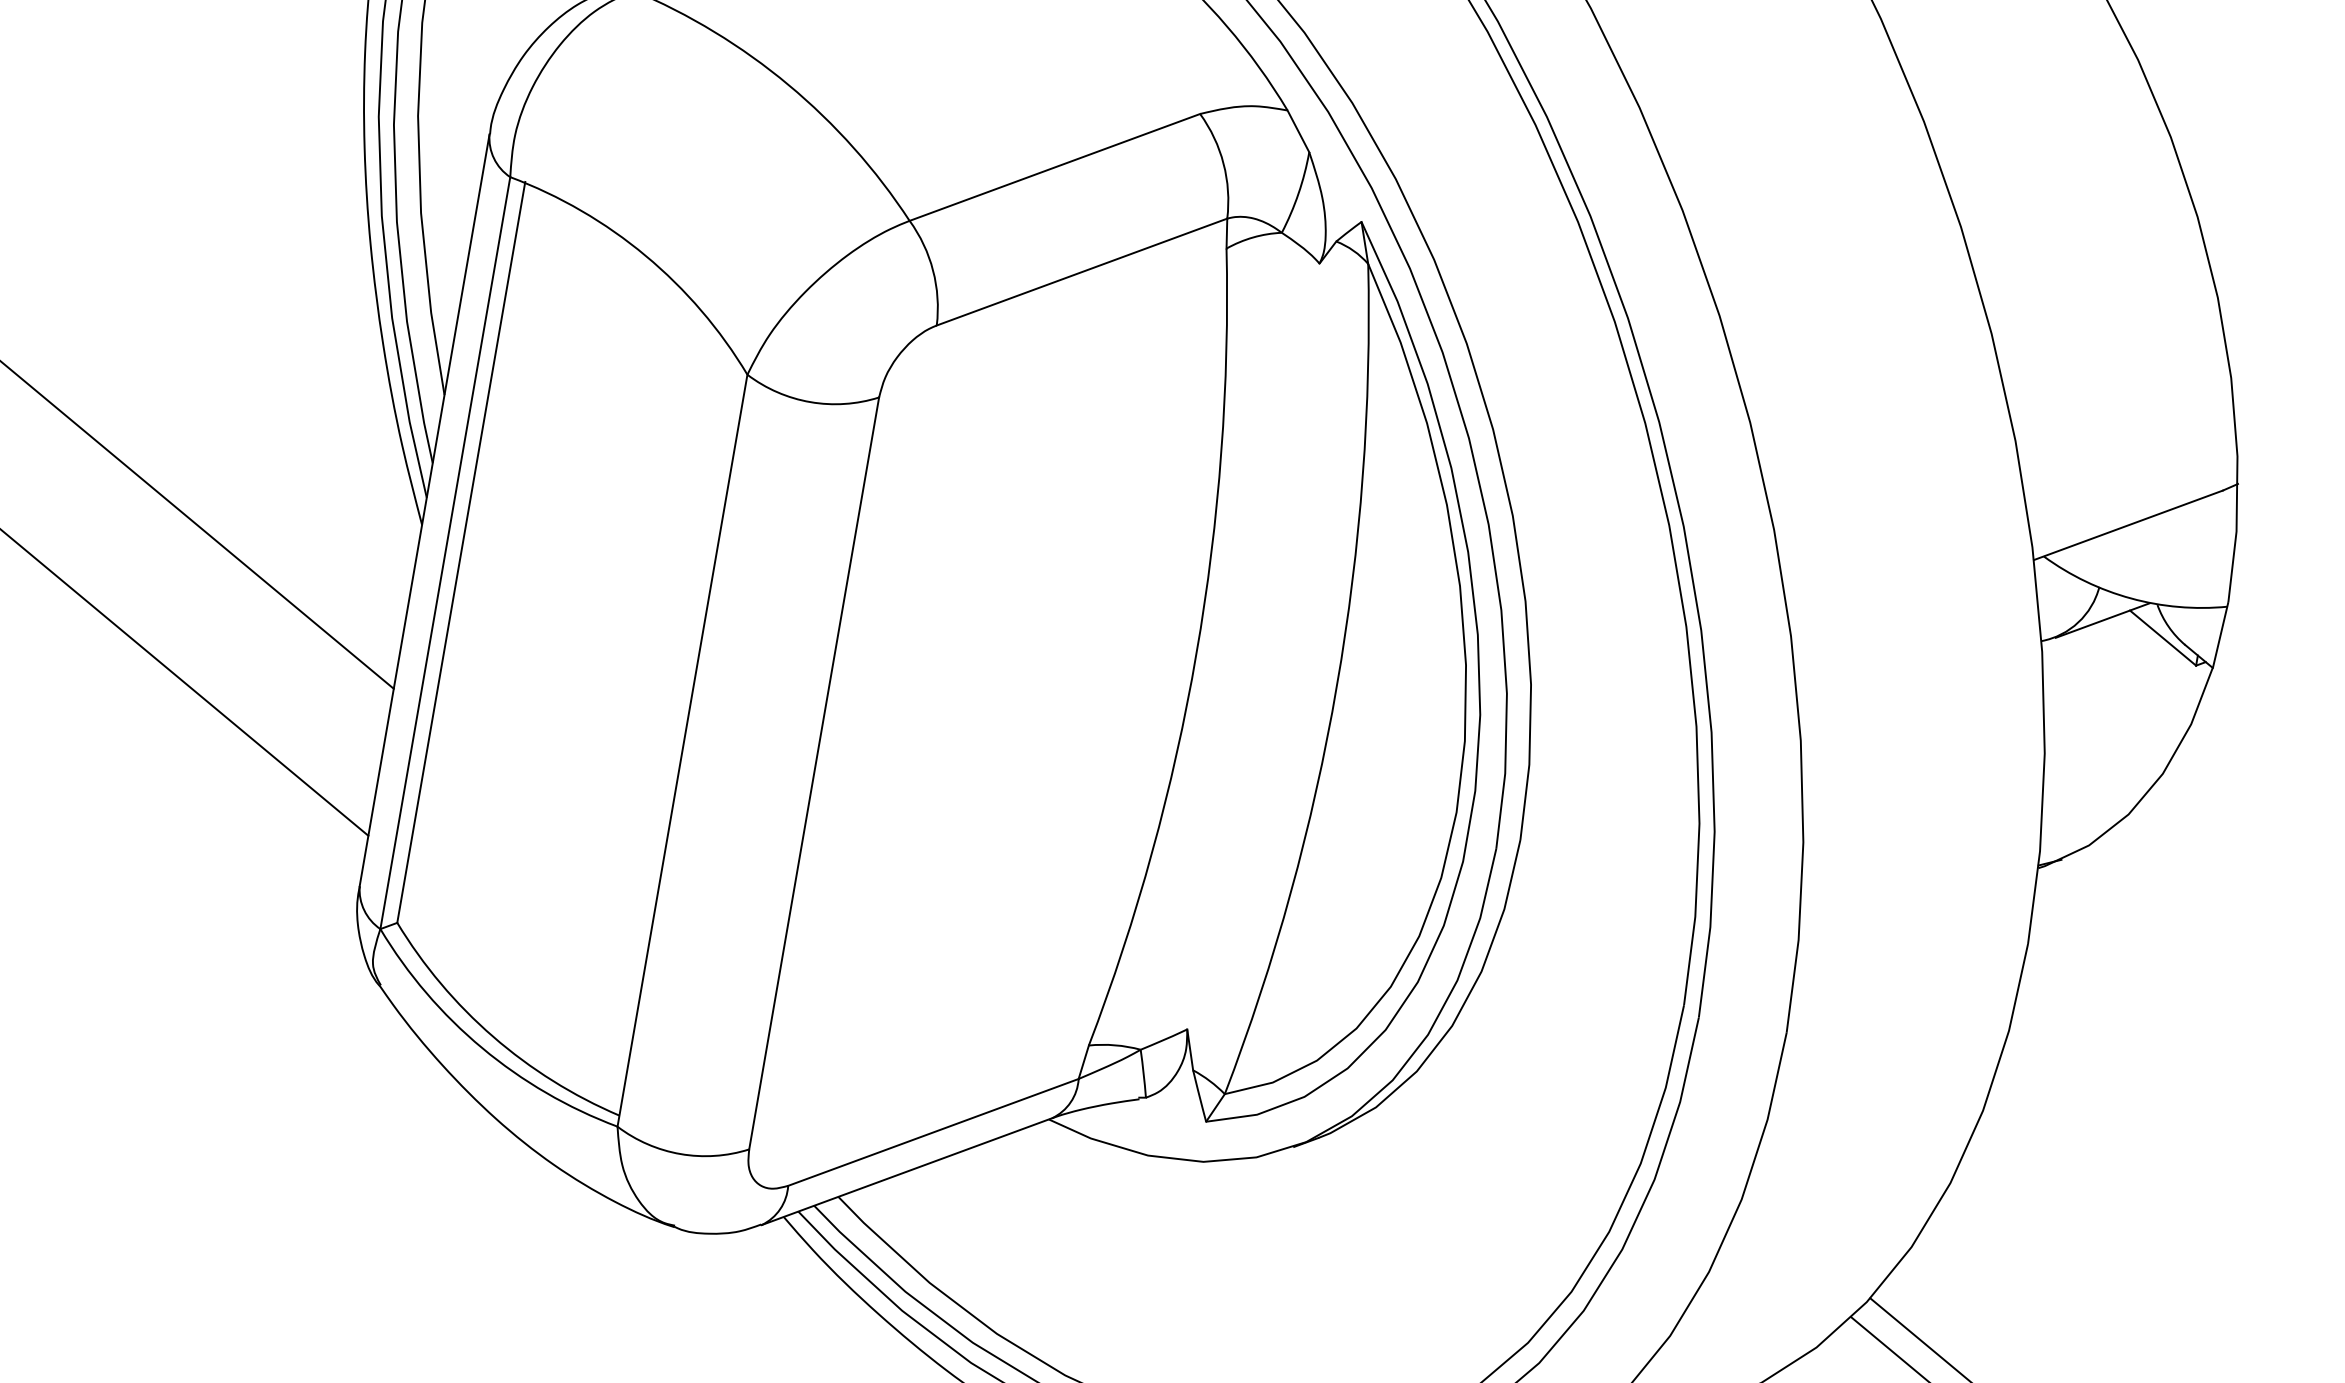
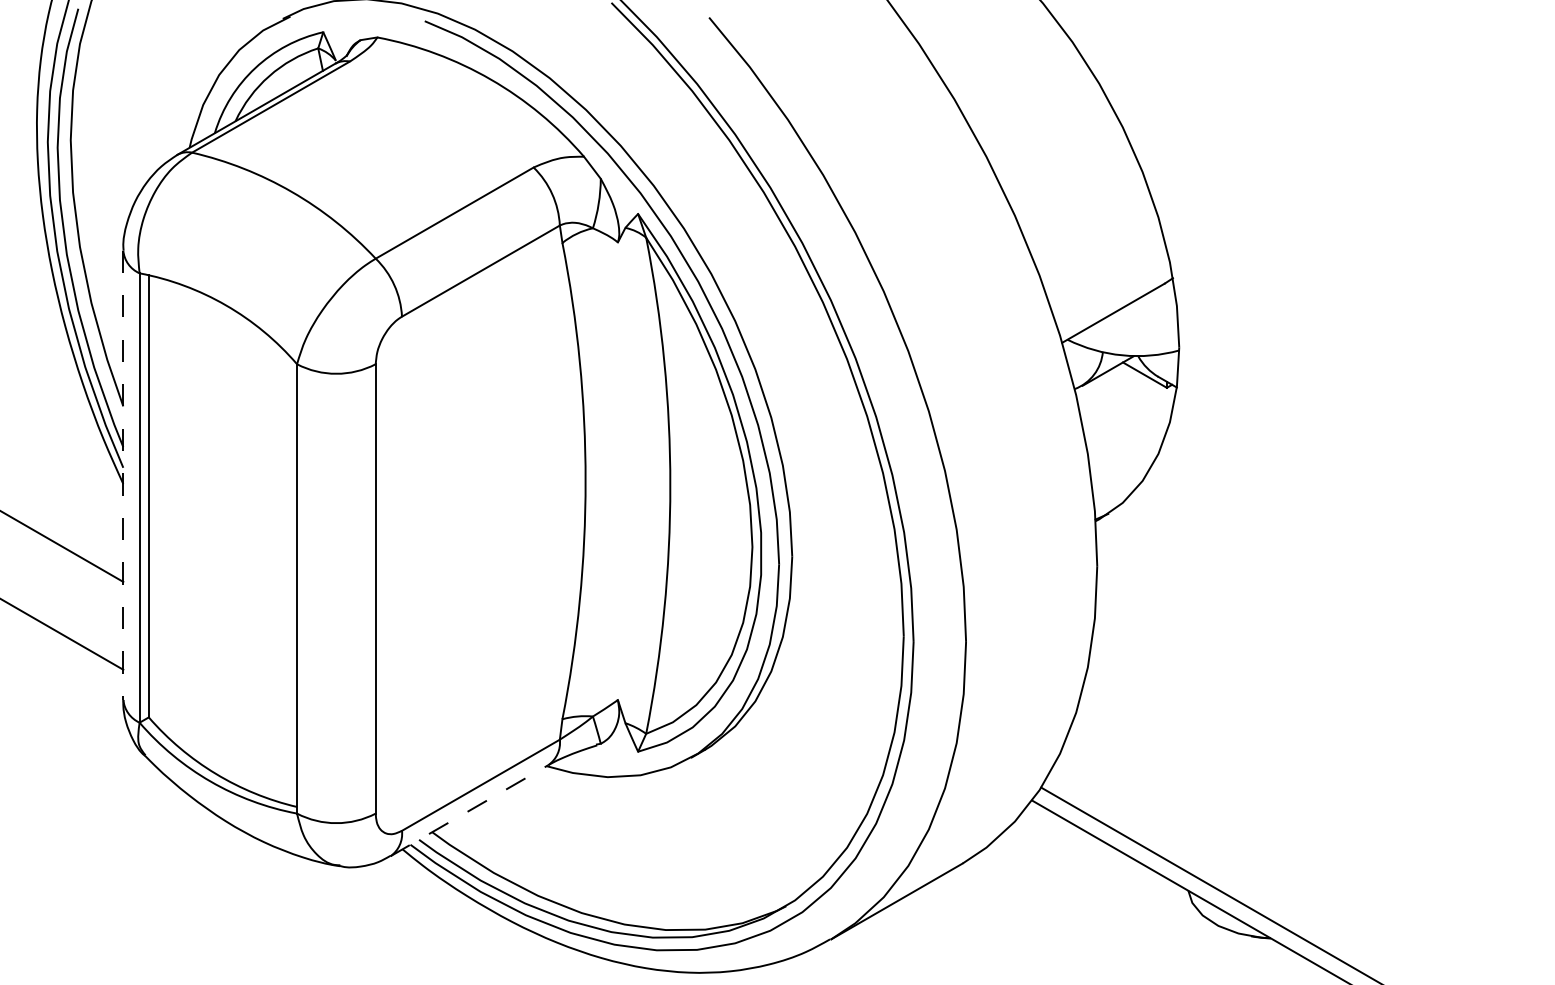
line: (424, 510) -> (123, 475), solid -> dashed
line: (906, 1171) -> (469, 810), solid -> dashed

